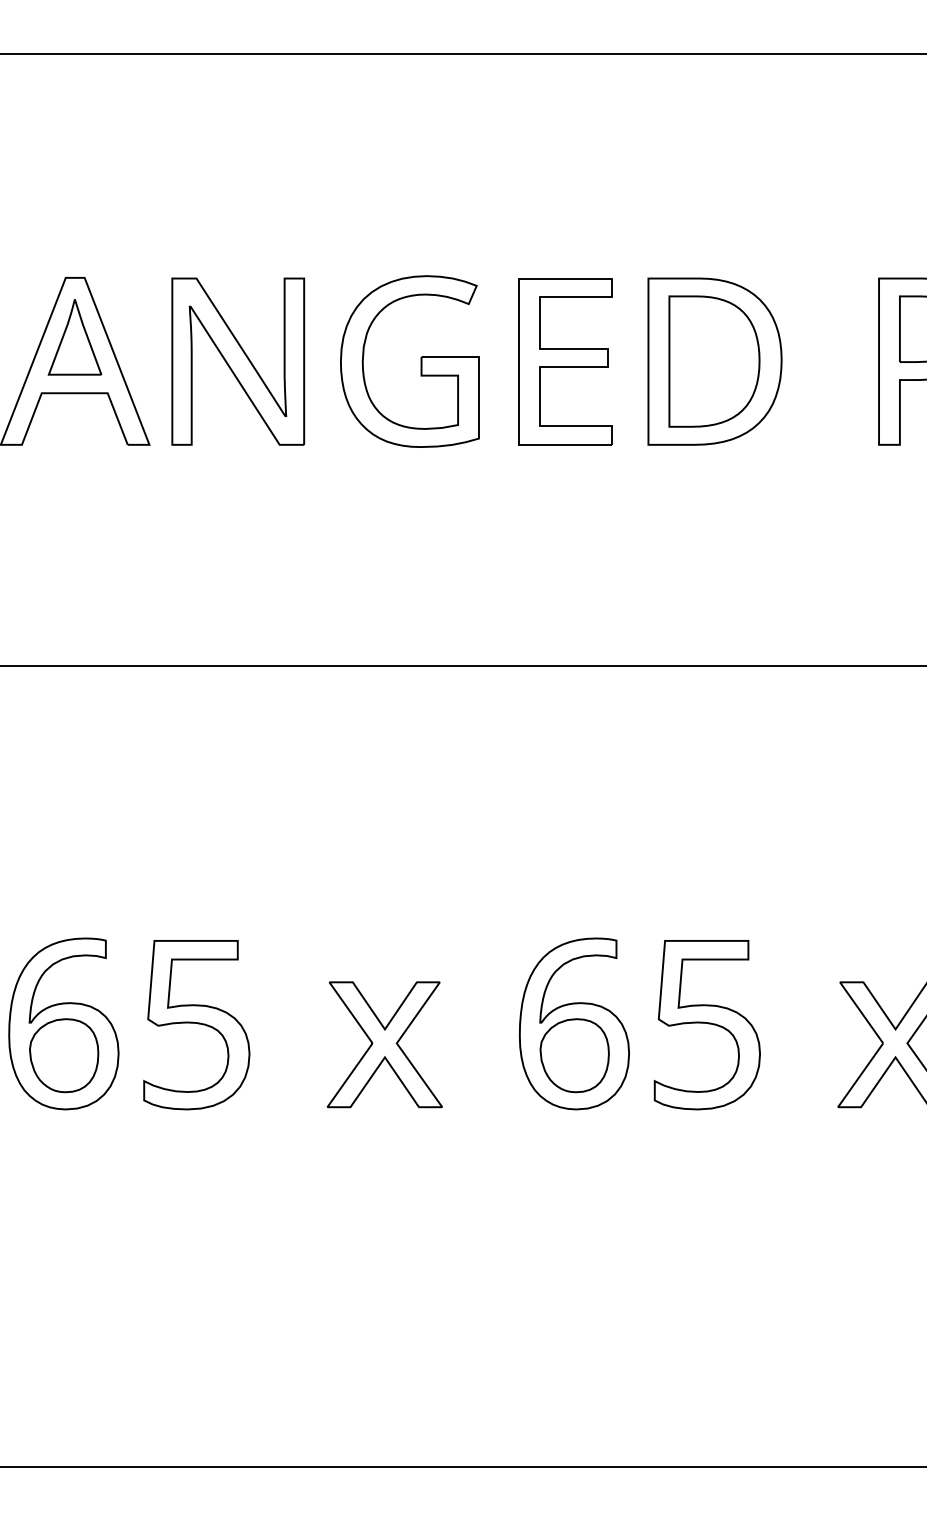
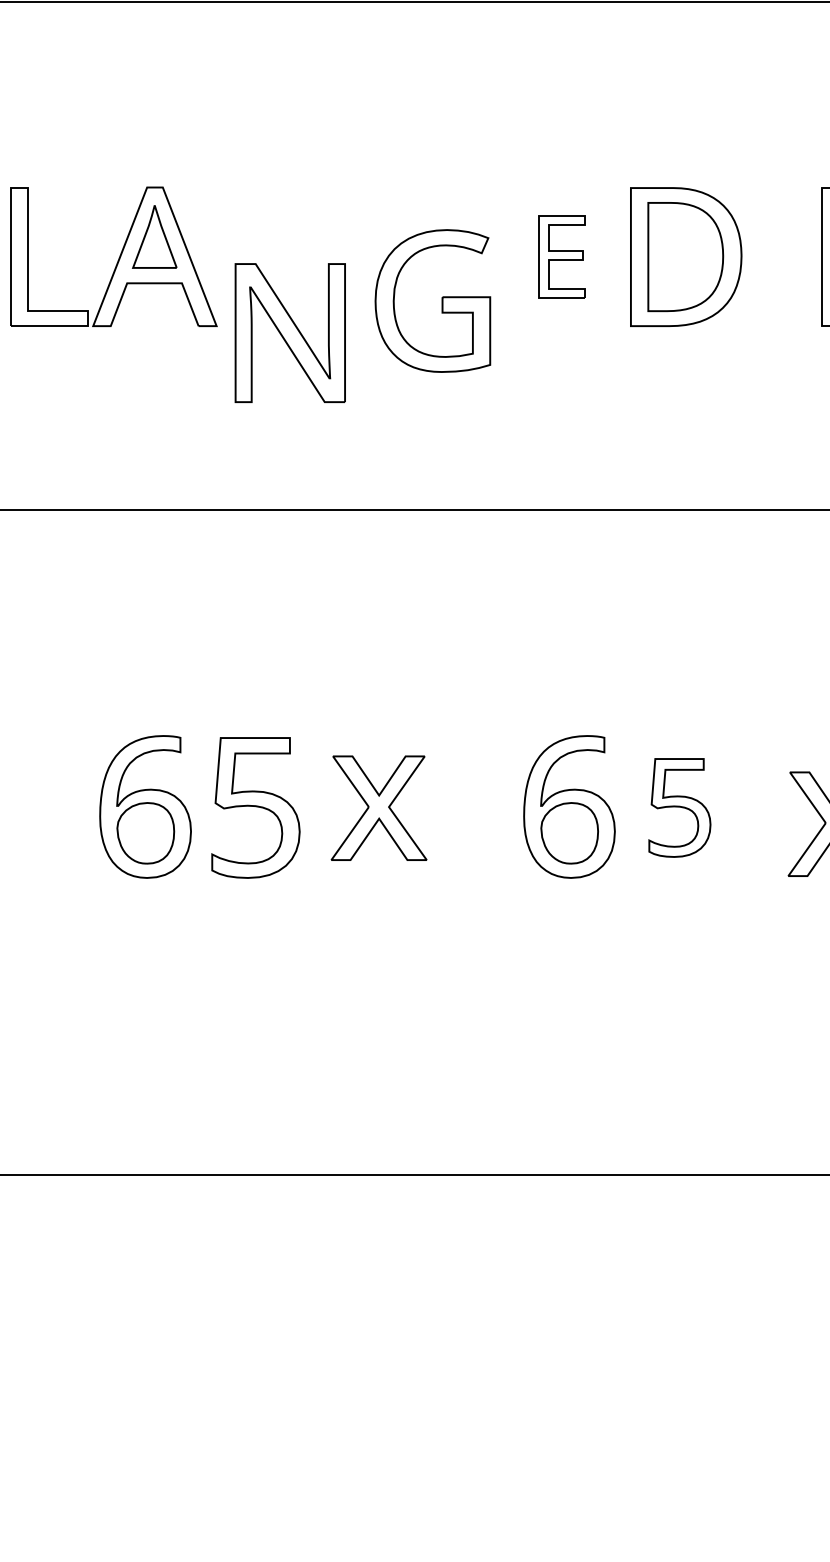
part: (237, 360) -> (289, 332), moved
part: (420, 360) -> (441, 300), moved
part: (564, 360) -> (561, 256), size x0.6
part: (706, 1024) -> (679, 807), size x0.7
part: (384, 1043) -> (378, 807), moved

